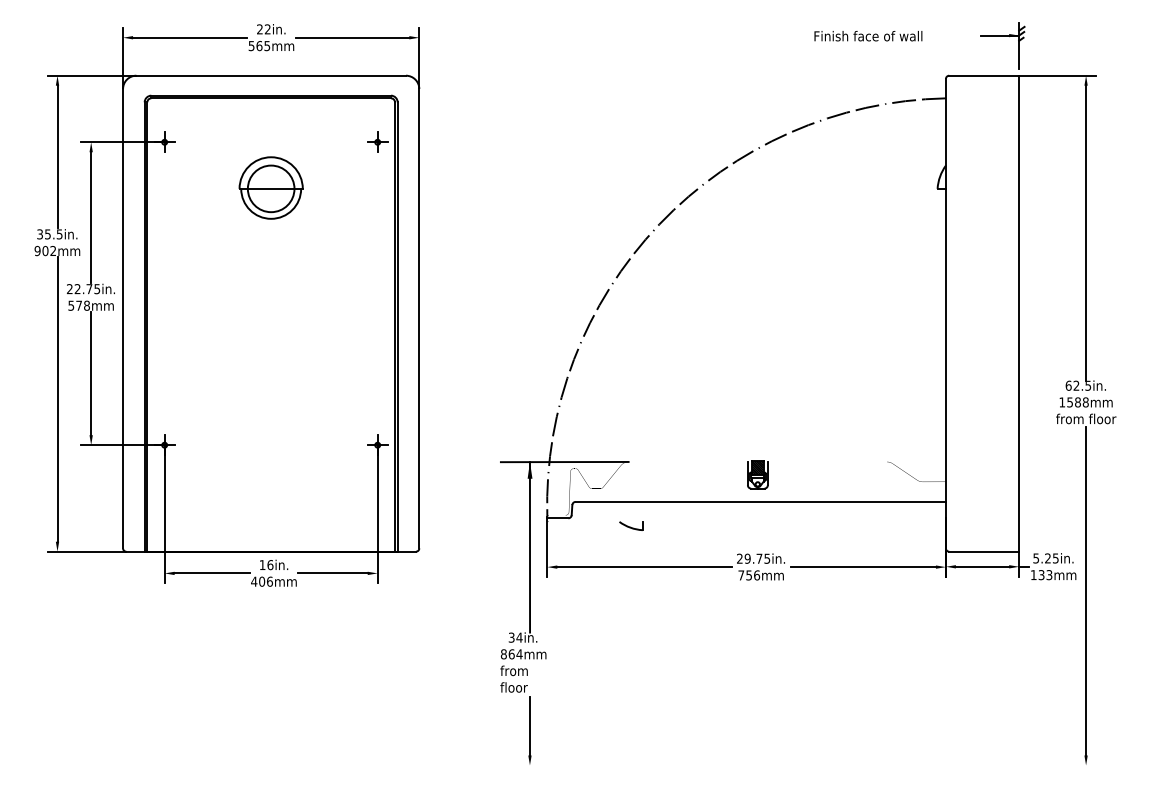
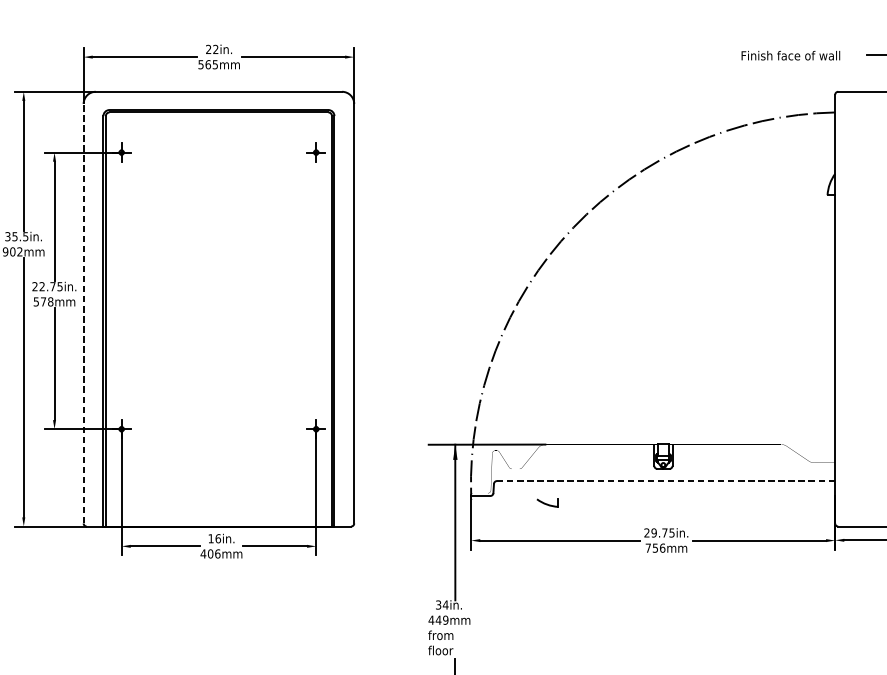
text: (868, 36) -> (790, 55), moved
part: (270, 187) -> (218, 193), removed
line: (123, 318) -> (84, 313), solid -> dashed
hatch: (757, 467) -> (663, 449), removed
line: (761, 501) -> (666, 480), solid -> dashed
text: (511, 654) -> (438, 620), 864mm -> 449mm

